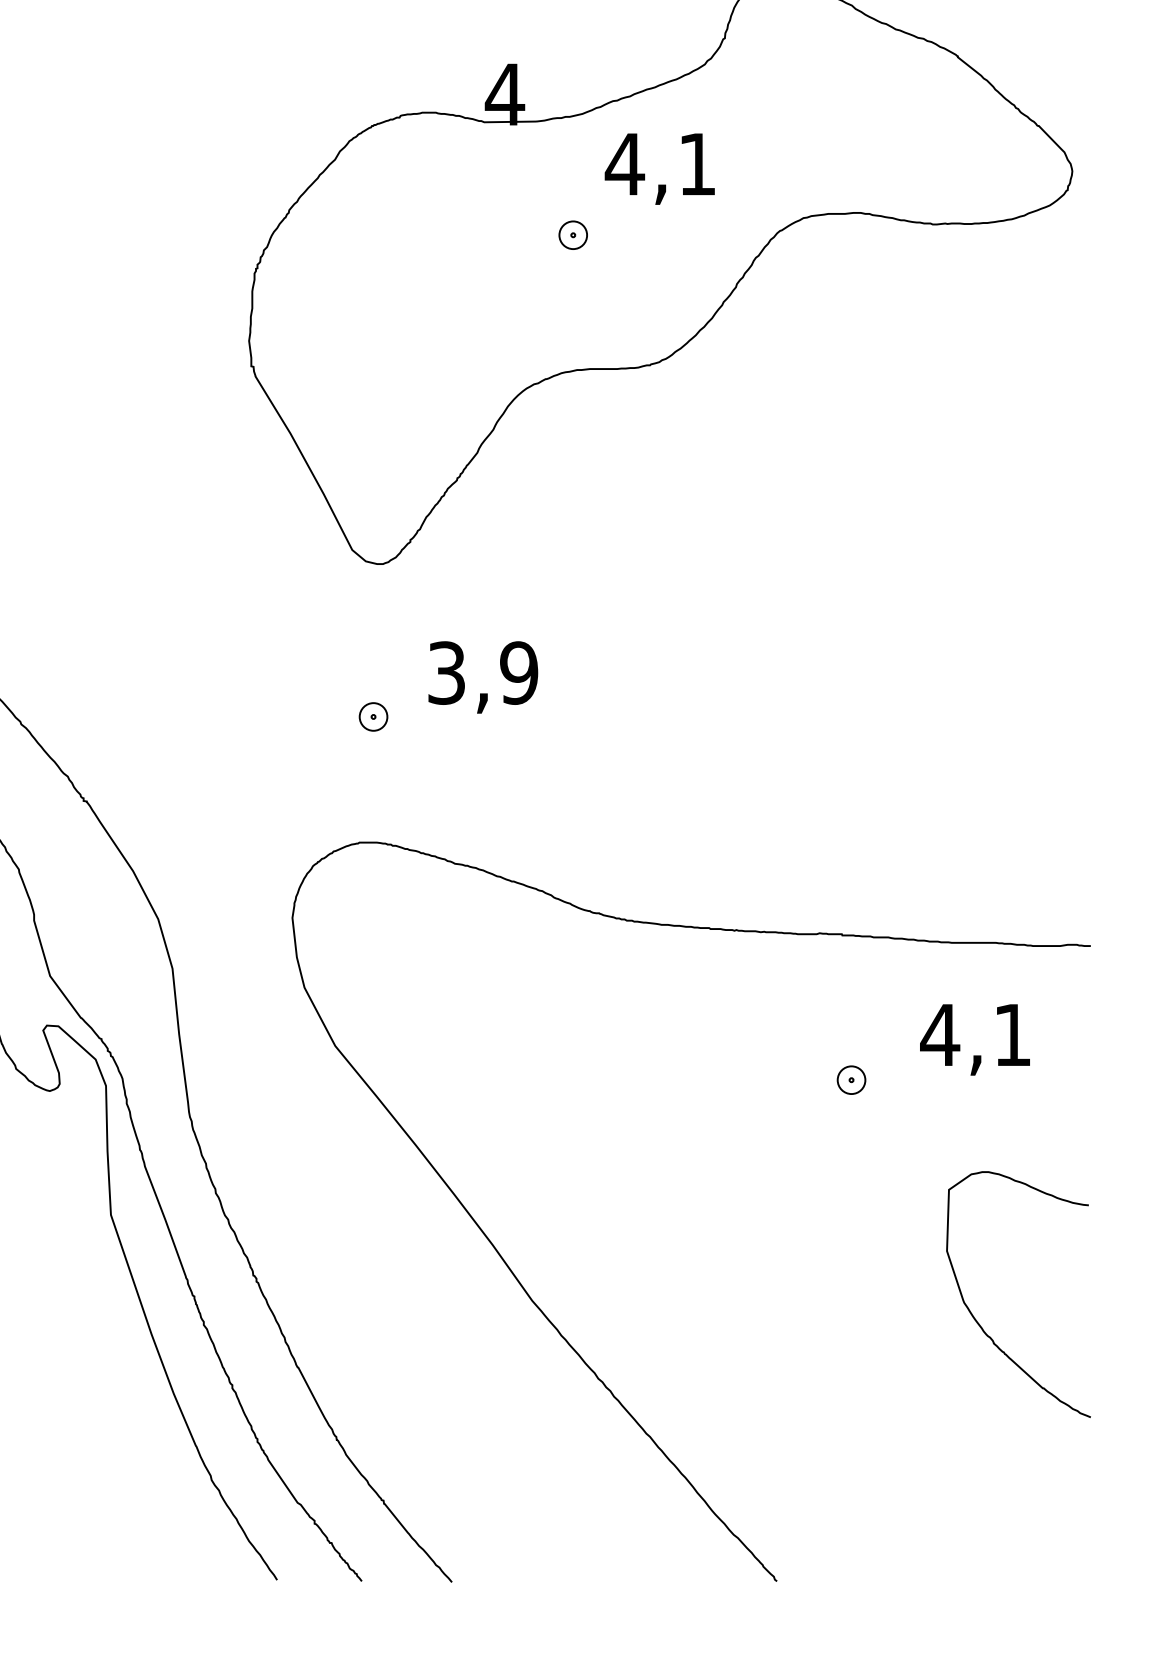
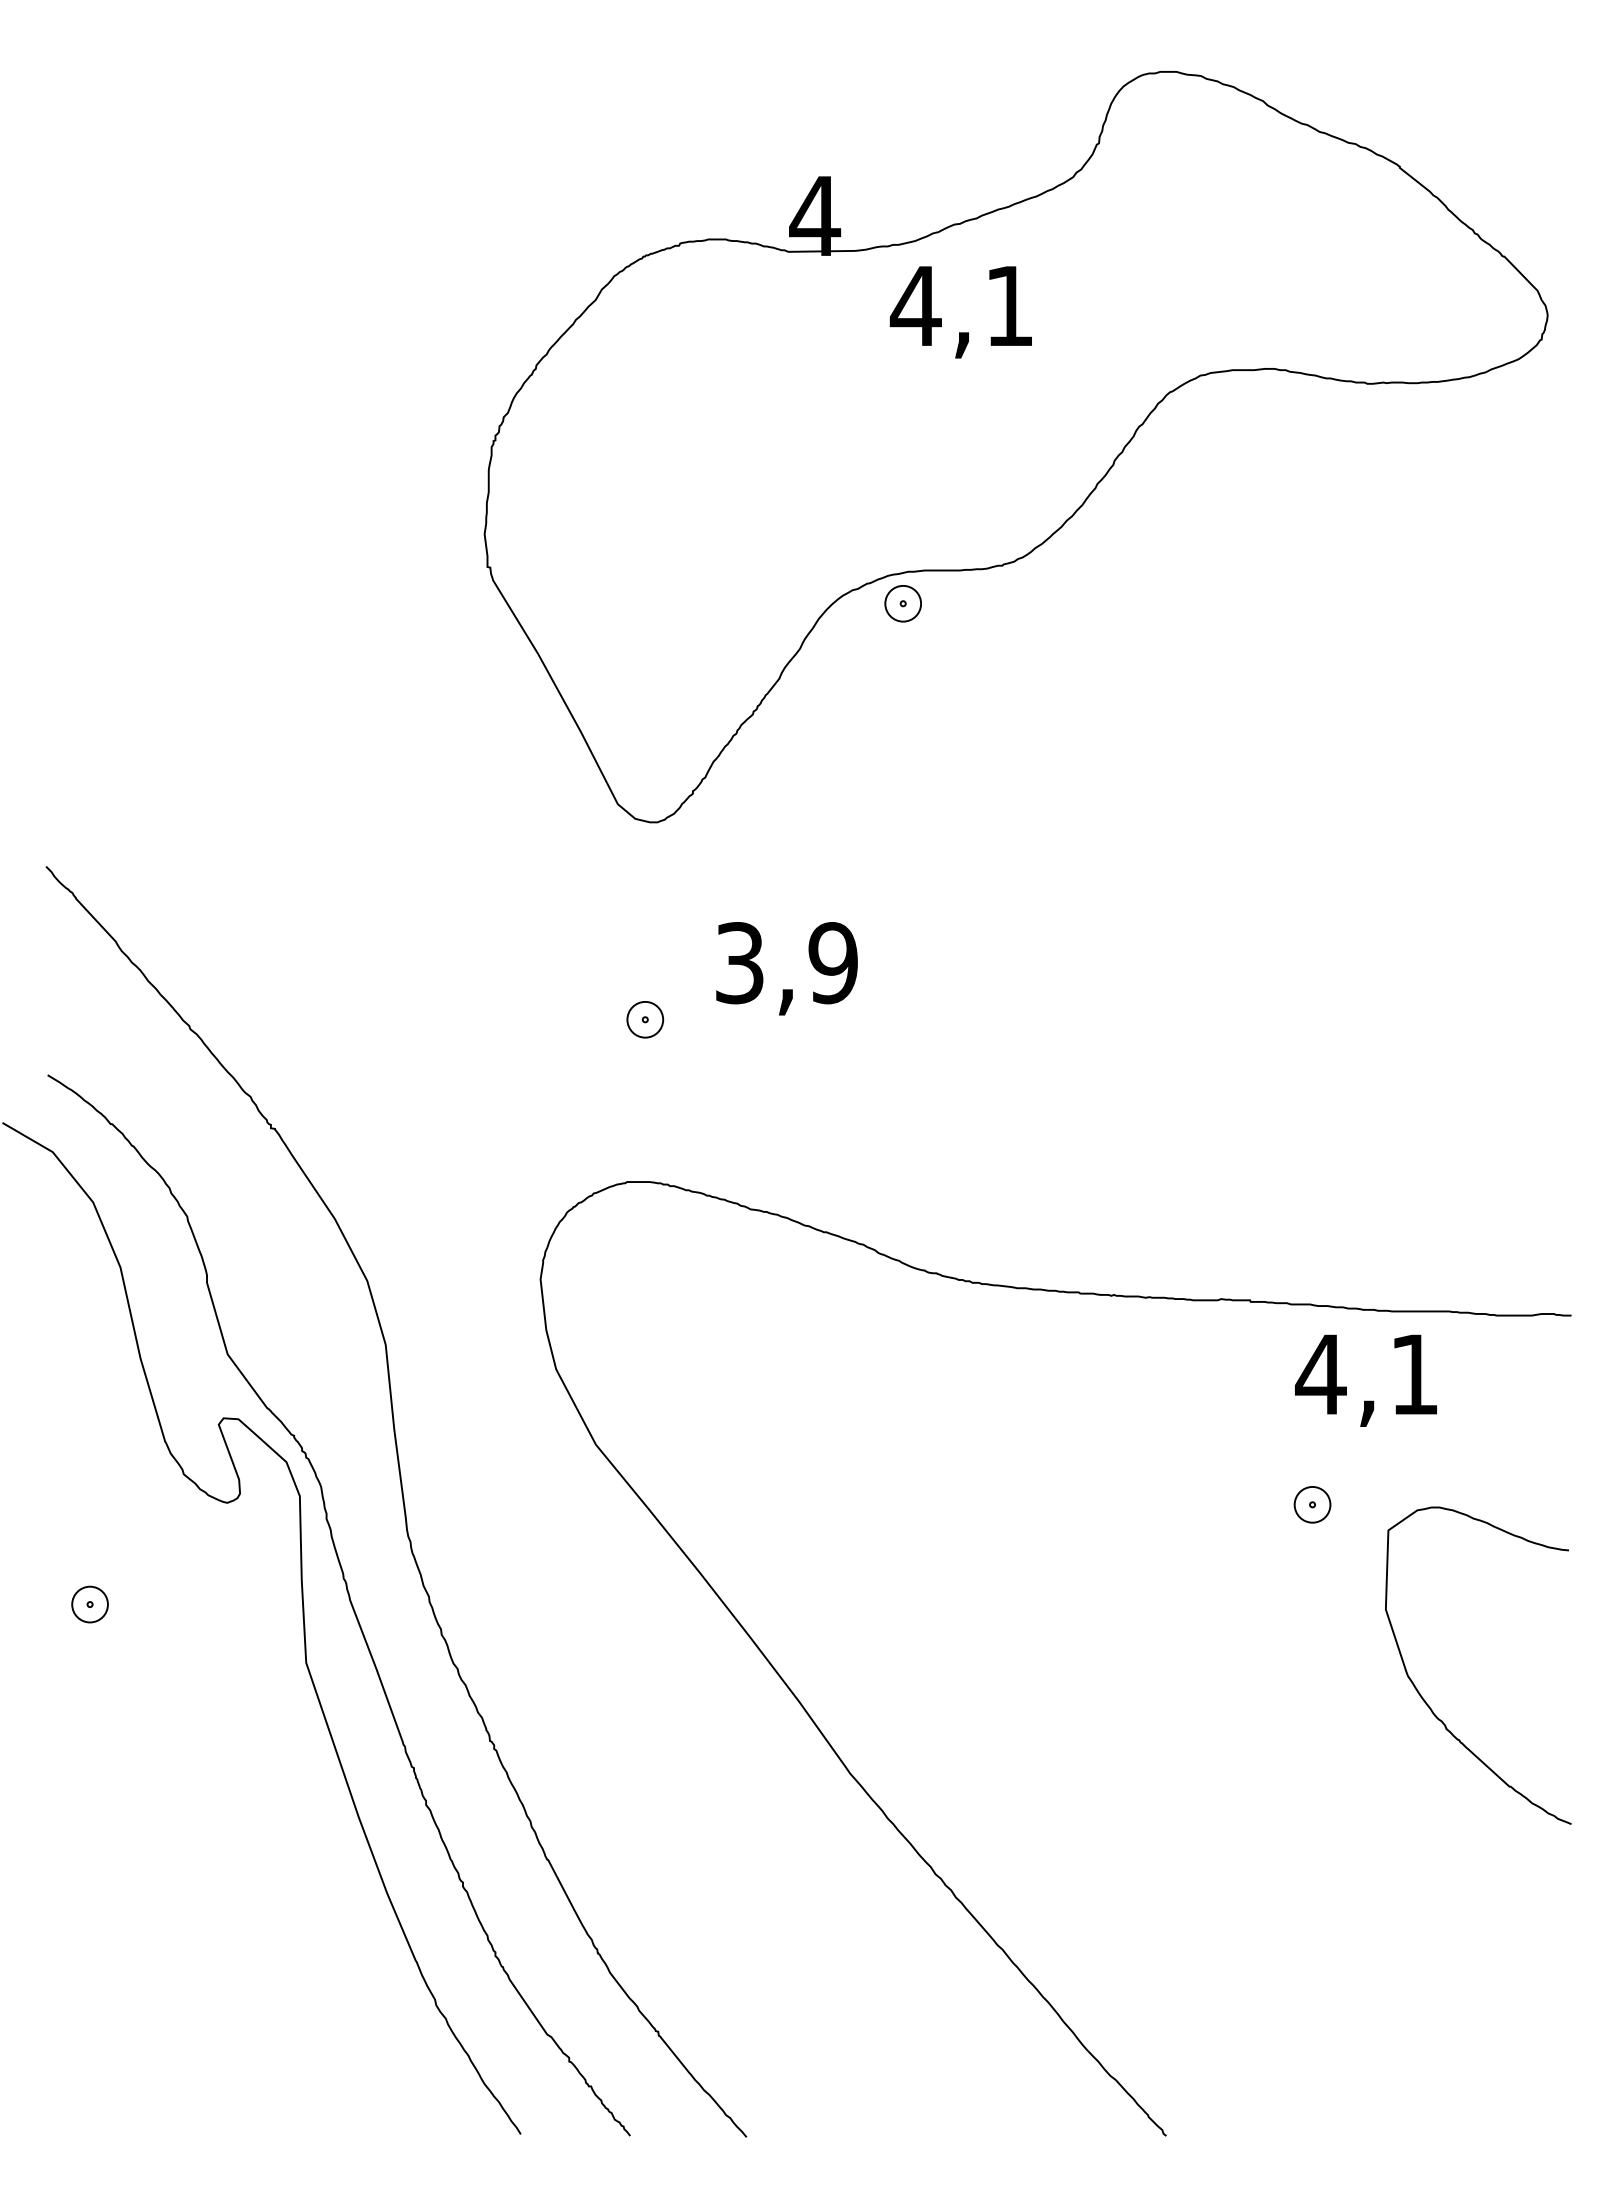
text: (659, 169) -> (960, 312), moved
part: (572, 235) -> (902, 603), moved
text: (974, 1039) -> (1365, 1380), moved
part: (851, 1079) -> (1312, 1504), moved
curve: (980, 1325) -> (1429, 1705), moved

